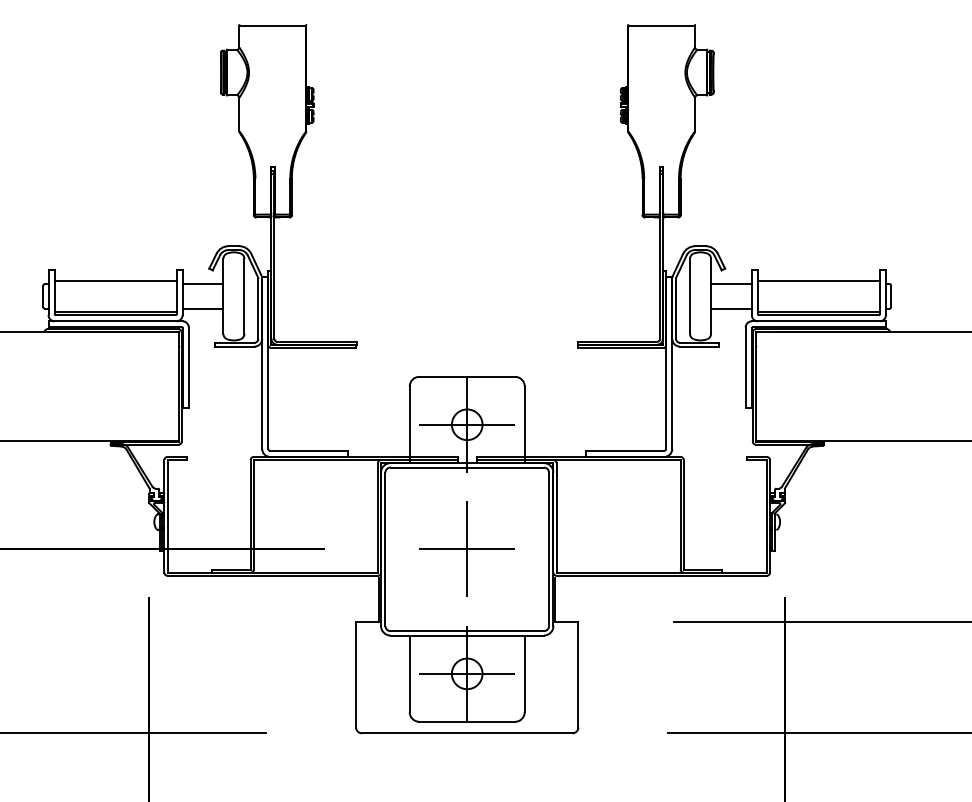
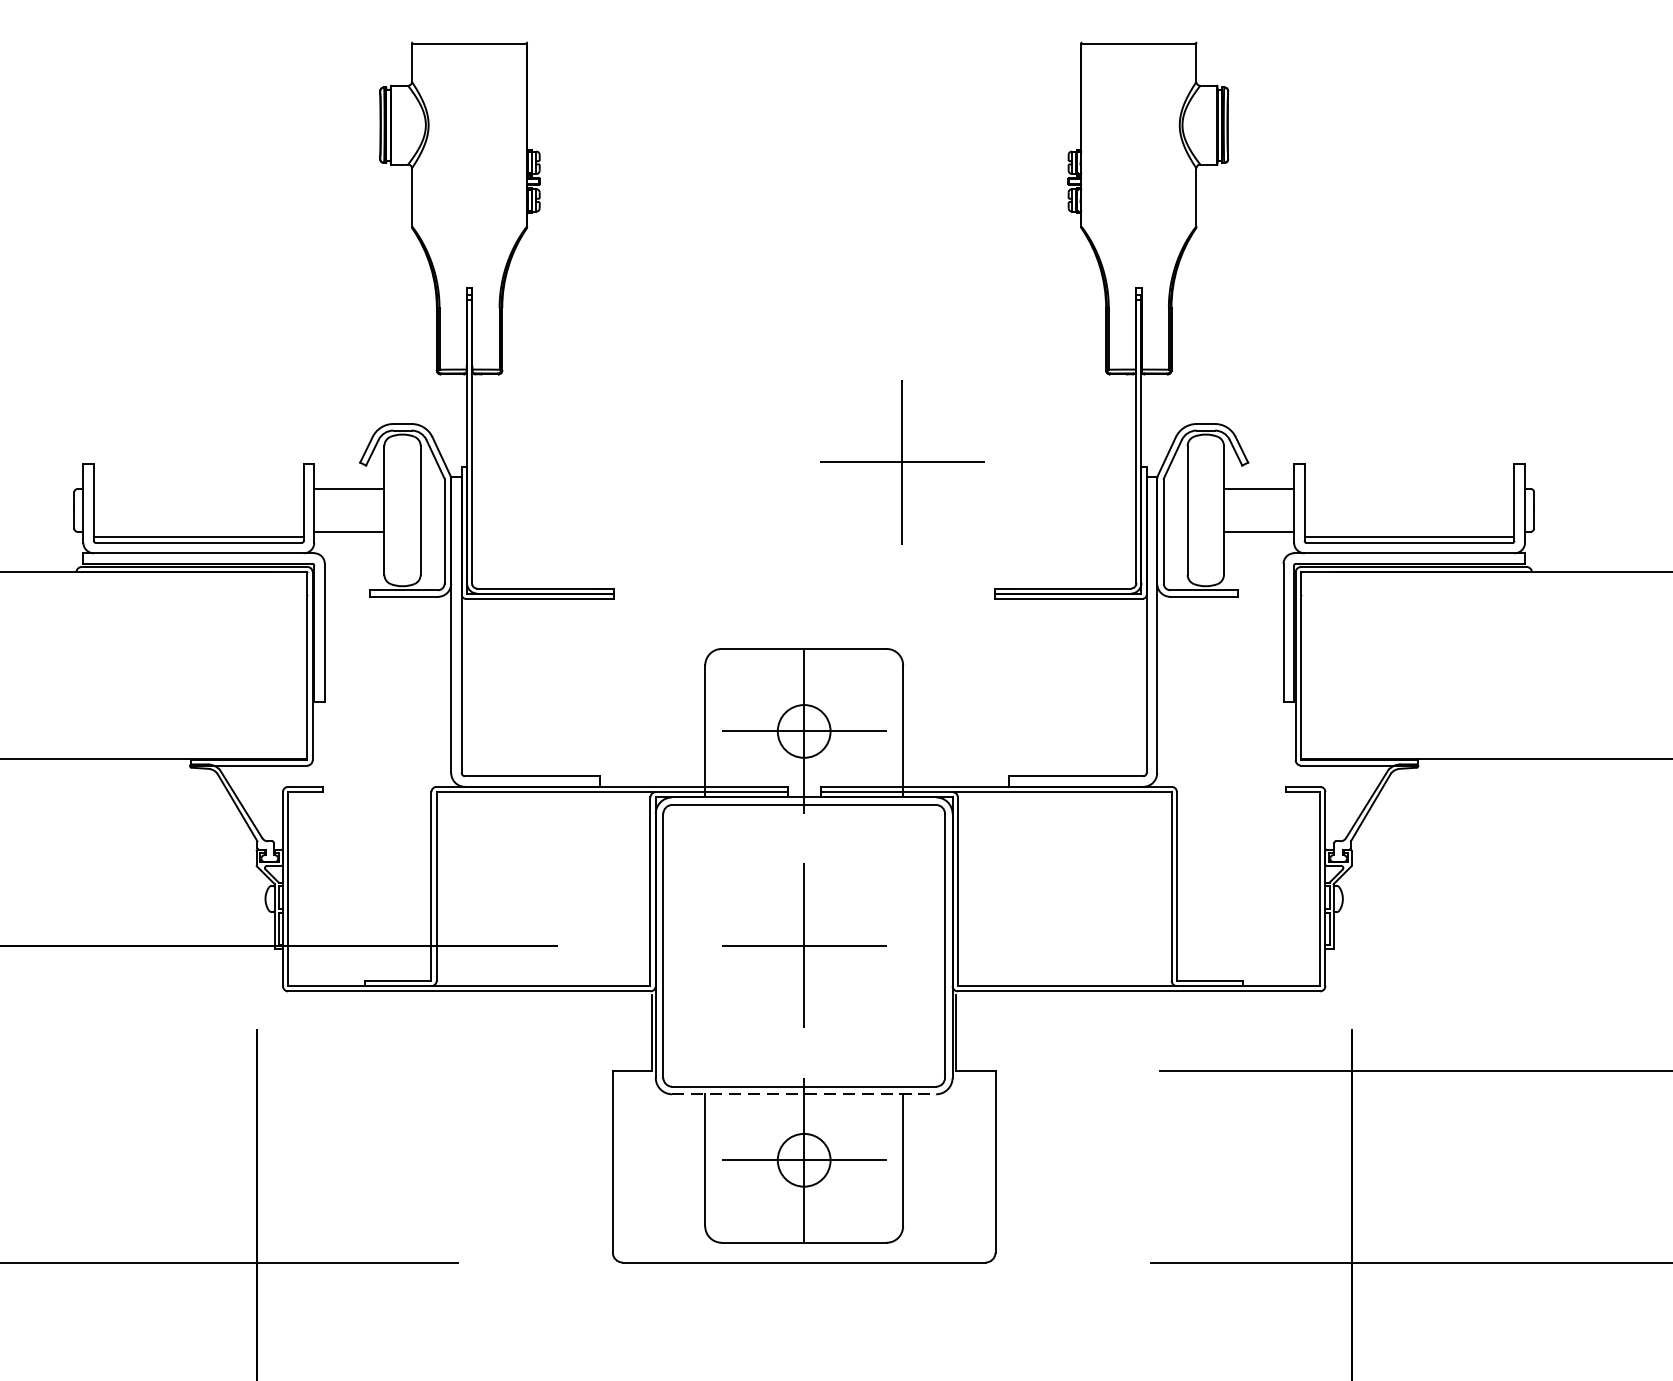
part: (523, 267) -> (901, 460), added
line: (115, 281) -> (198, 484), removed
line: (818, 281) -> (1408, 484), removed
line: (467, 635) -> (804, 1094), solid -> dashed

